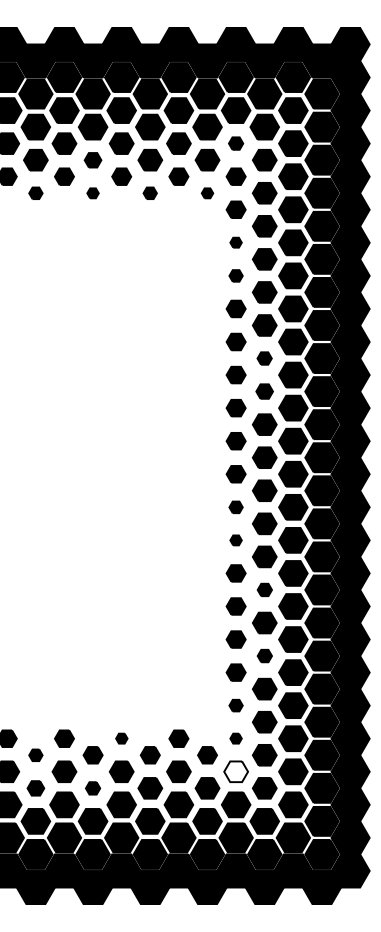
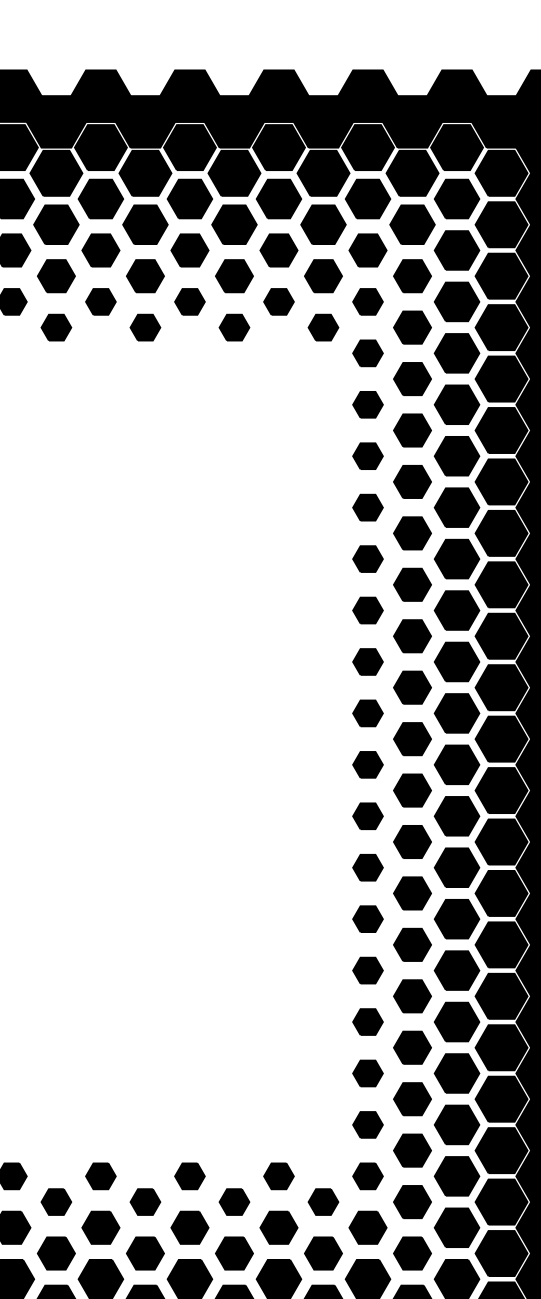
part: (235, 143) -> (366, 250), size x1.67
part: (92, 160) -> (144, 276), size x1.43
part: (35, 193) -> (55, 328), size x1.43
part: (92, 193) -> (144, 328), size x1.67
part: (149, 193) -> (233, 328), size x1.43
part: (207, 193) -> (323, 328), size x1.67
part: (235, 242) -> (366, 404), size x1.67
part: (235, 275) -> (366, 455), size x1.43
part: (264, 358) -> (412, 584), size x1.67
part: (264, 391) -> (412, 636), size x1.43
part: (235, 507) -> (366, 816), size x1.43
part: (235, 540) -> (366, 867), size x1.67
part: (264, 589) -> (412, 944), size x1.67
part: (264, 655) -> (412, 1046), size x1.67
part: (235, 705) -> (366, 1124), size x1.43
part: (121, 738) -> (189, 1175), size x1.67
part: (235, 738) -> (366, 1175), size x1.67
part: (35, 755) -> (55, 1202), size x1.43
fill: (236, 771) -> (368, 1227), added
part: (35, 788) -> (55, 1253), size x1.43
part: (92, 788) -> (144, 1253), size x1.67

